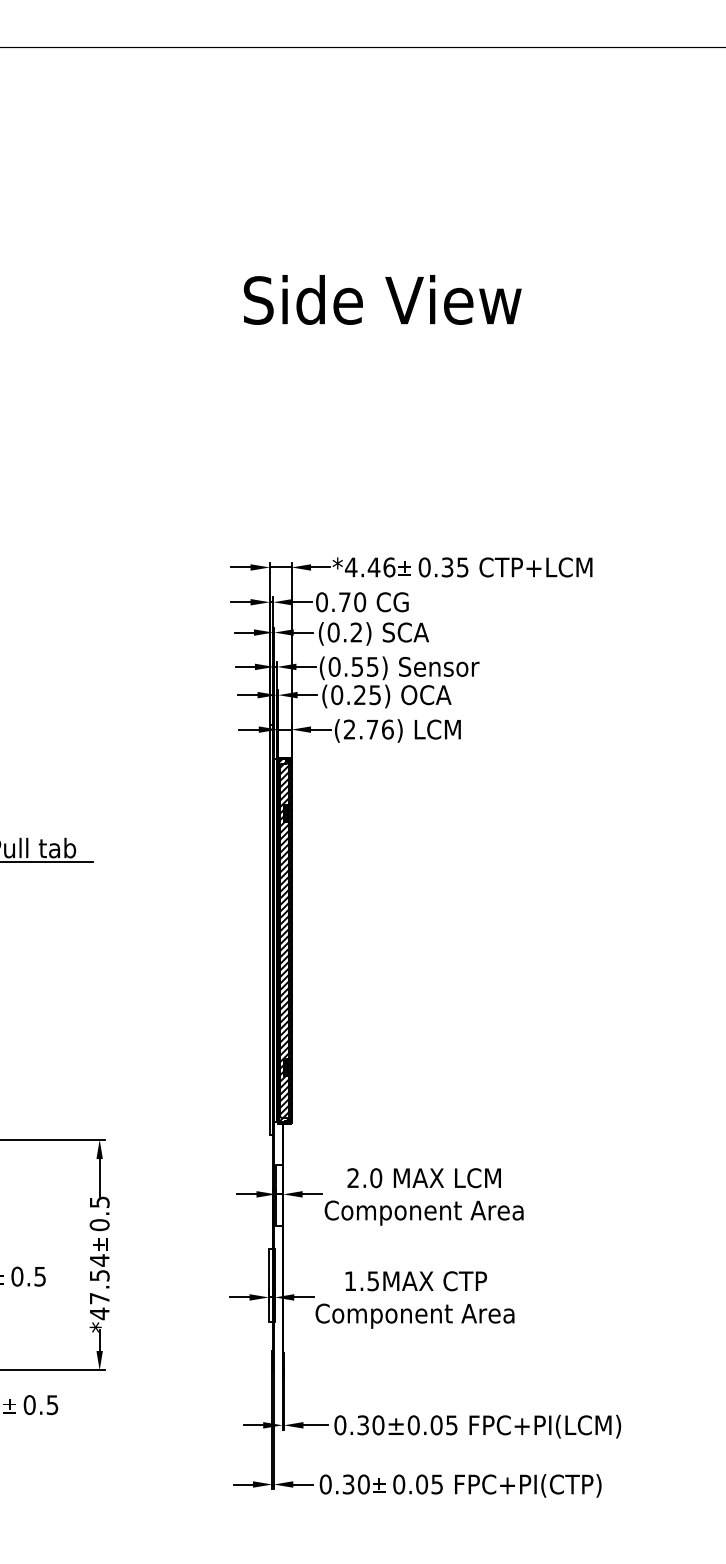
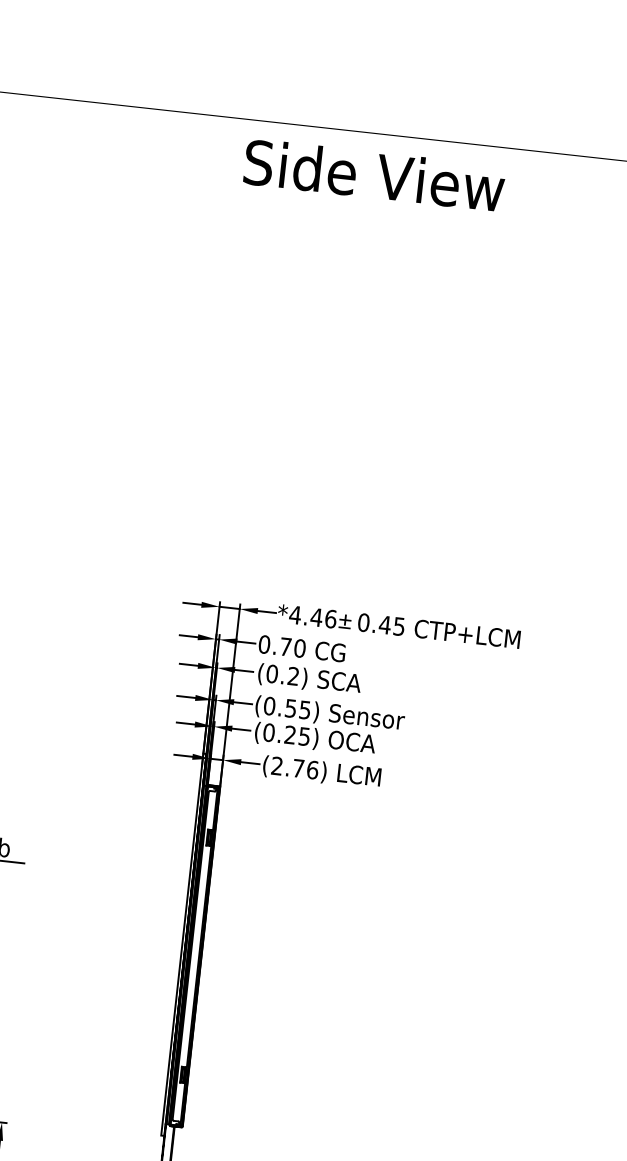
text: (382, 299) -> (374, 174), moved
text: (447, 567) -> (385, 625), 0.35 -> 0.45
hatch: (284, 940) -> (194, 955), removed

